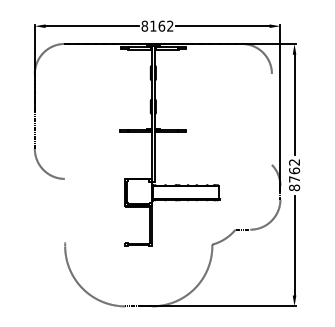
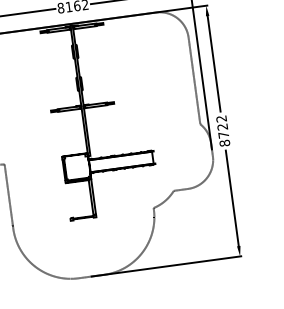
line: (271, 119) -> (194, 80), added
text: (294, 170) -> (222, 126), 8762 -> 8722
line: (65, 211) -> (9, 195), added

